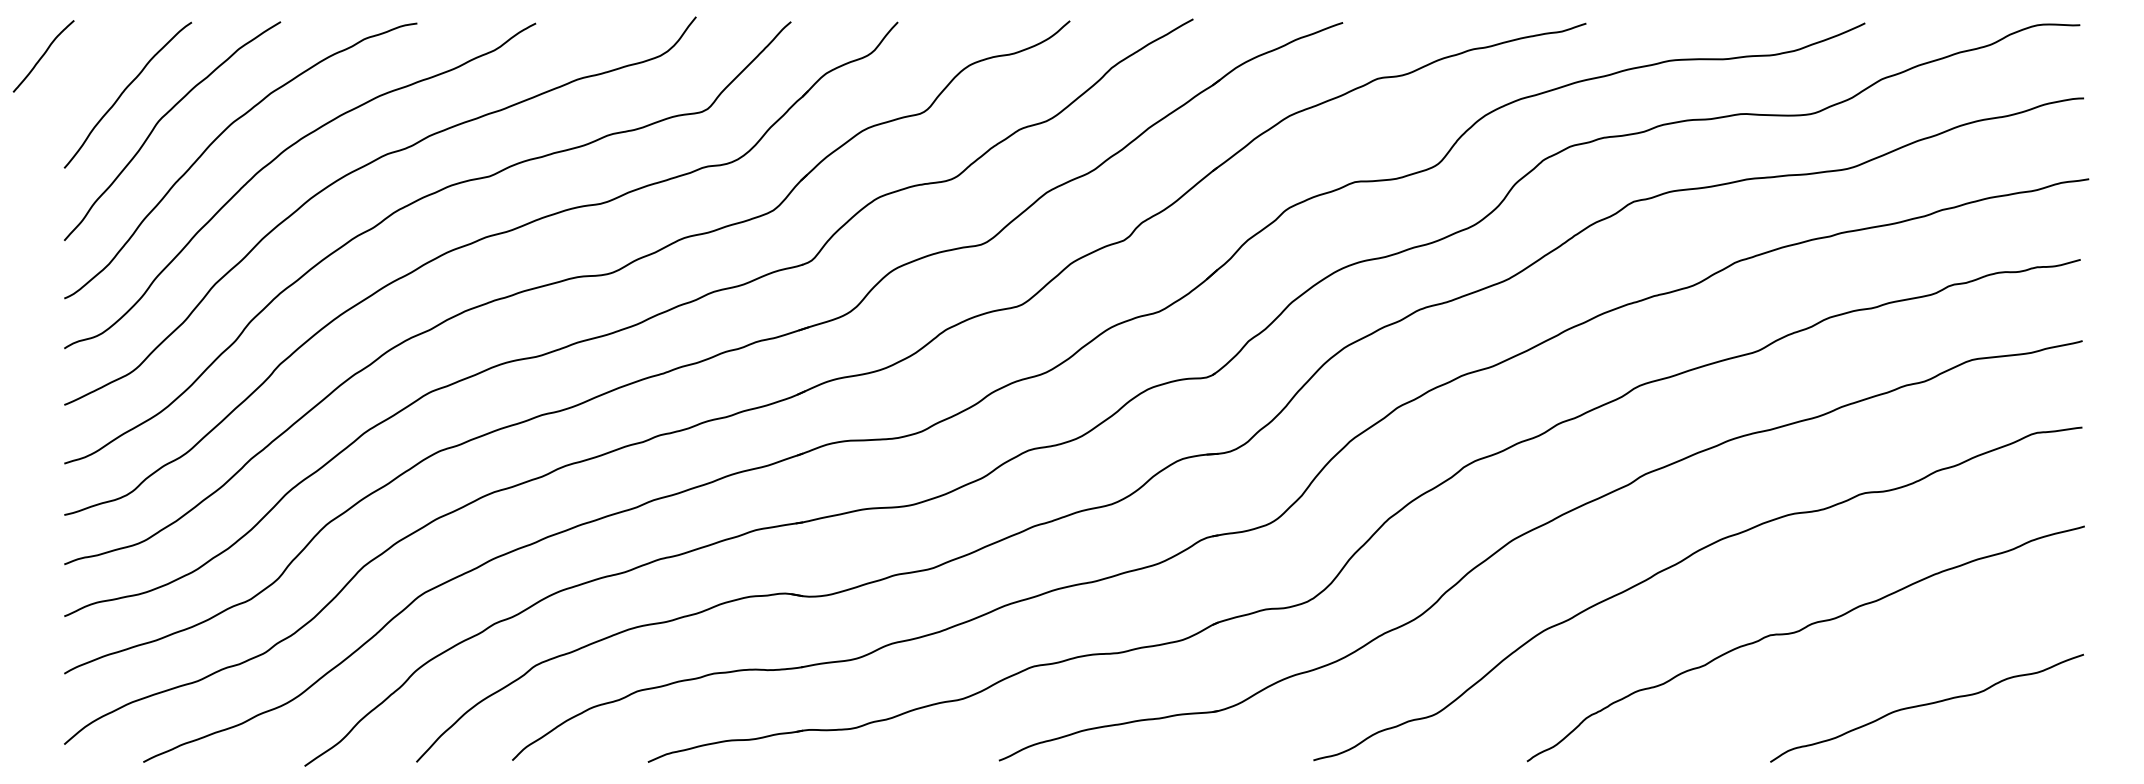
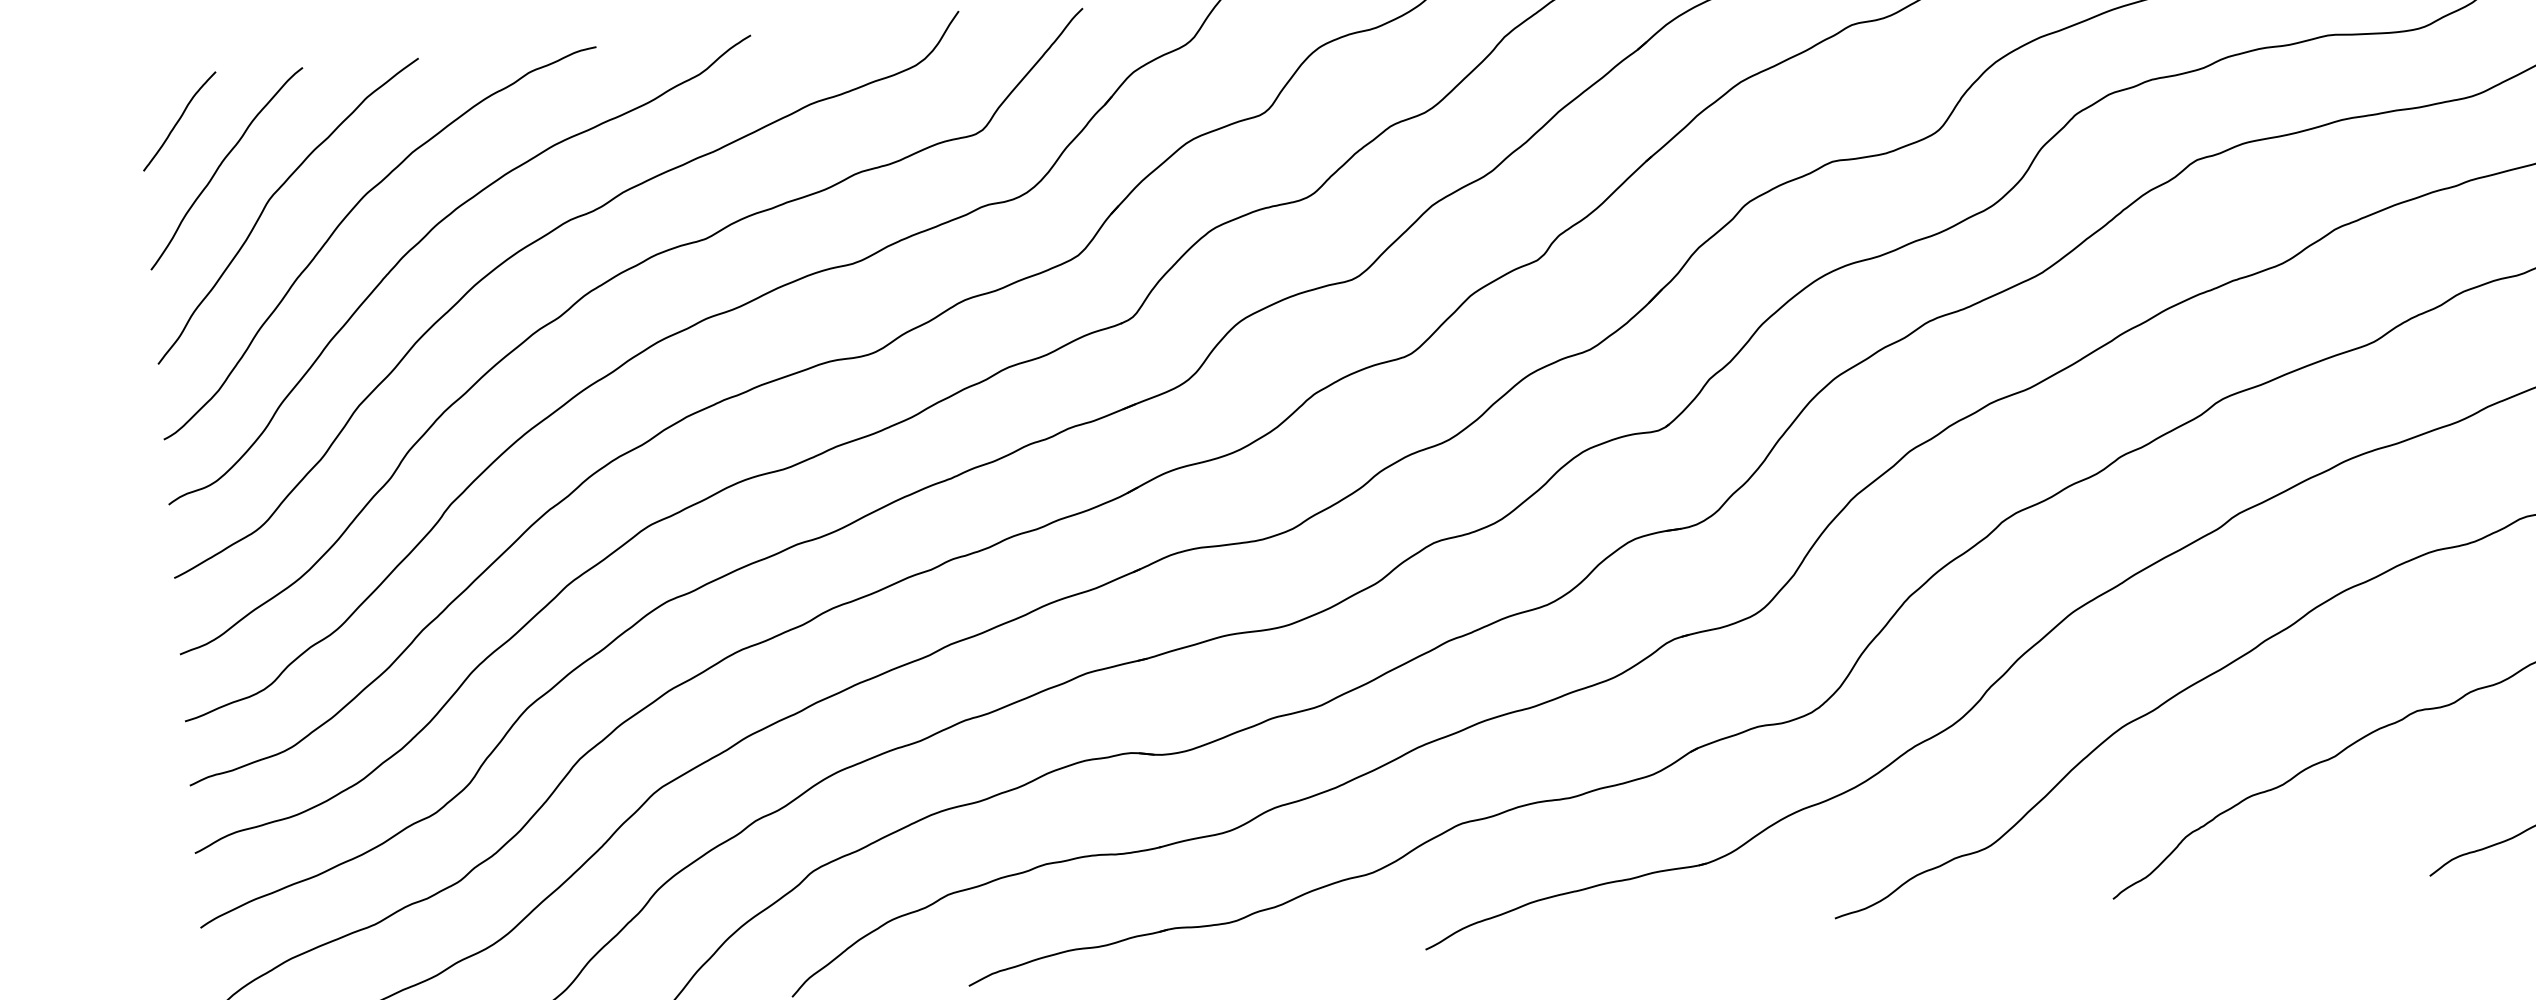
curve: (43, 56) -> (179, 121), moved

